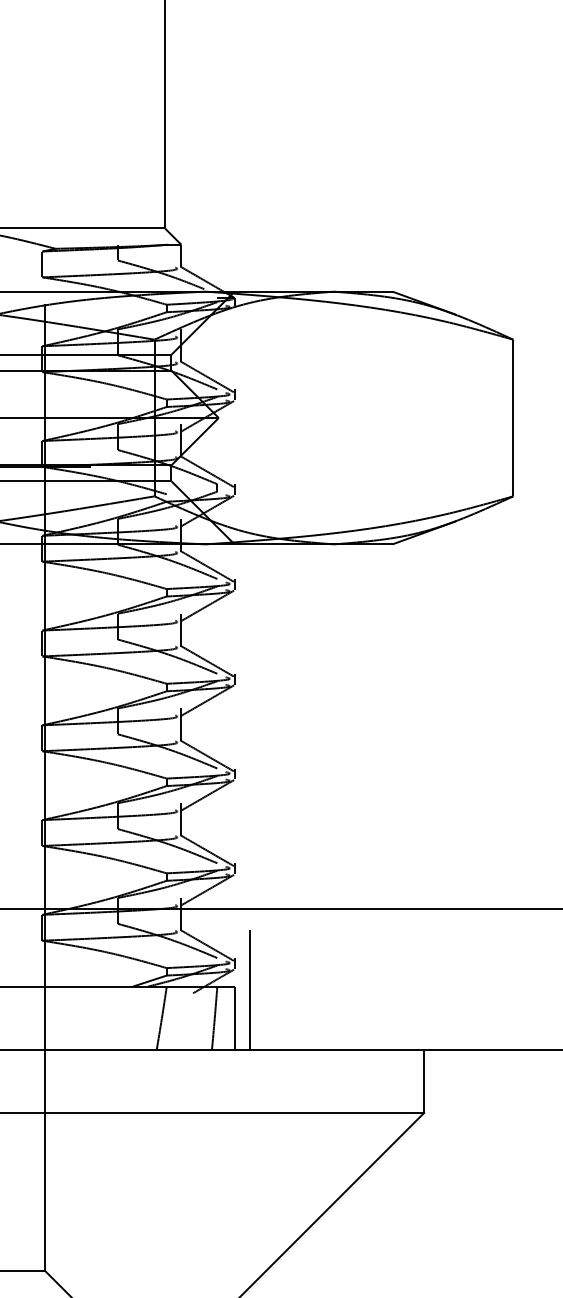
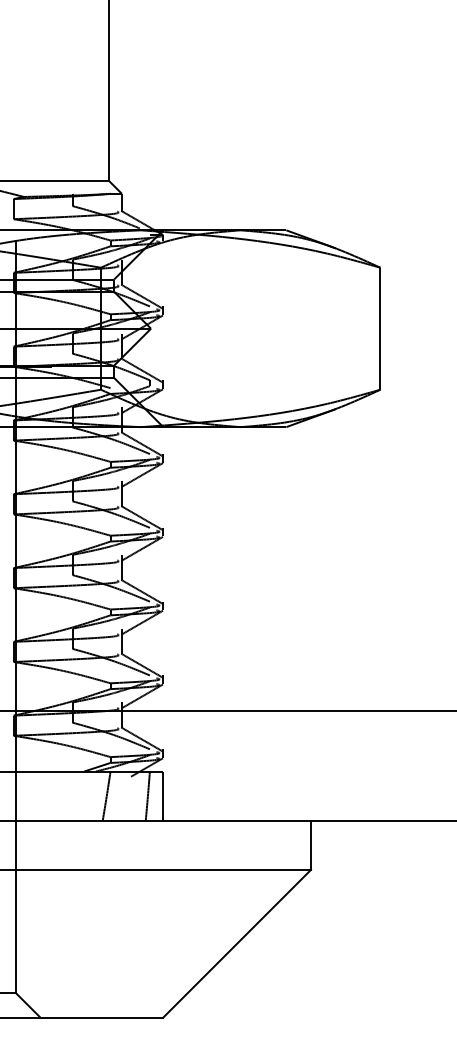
line: (250, 989) -> (175, 773), removed

